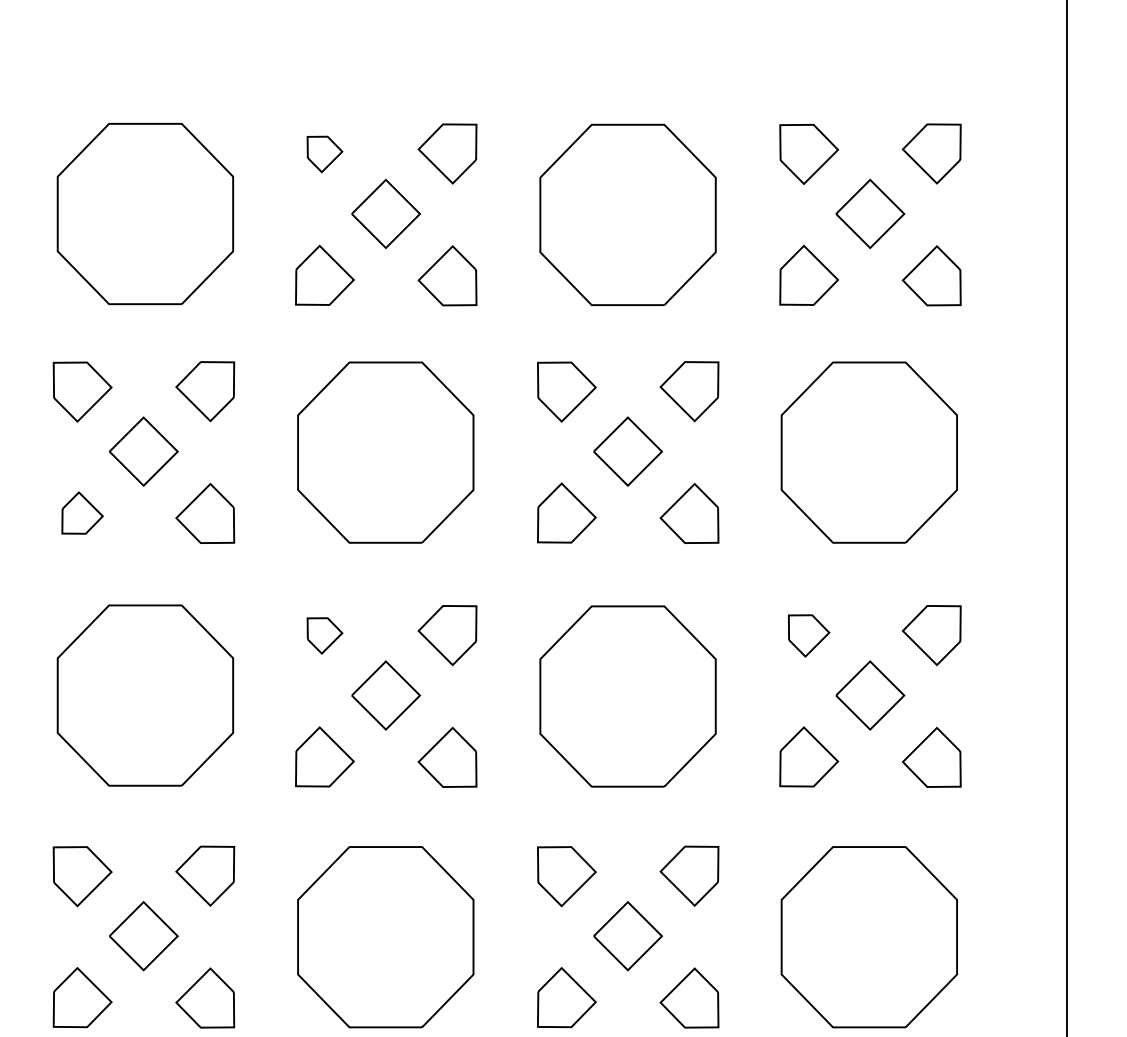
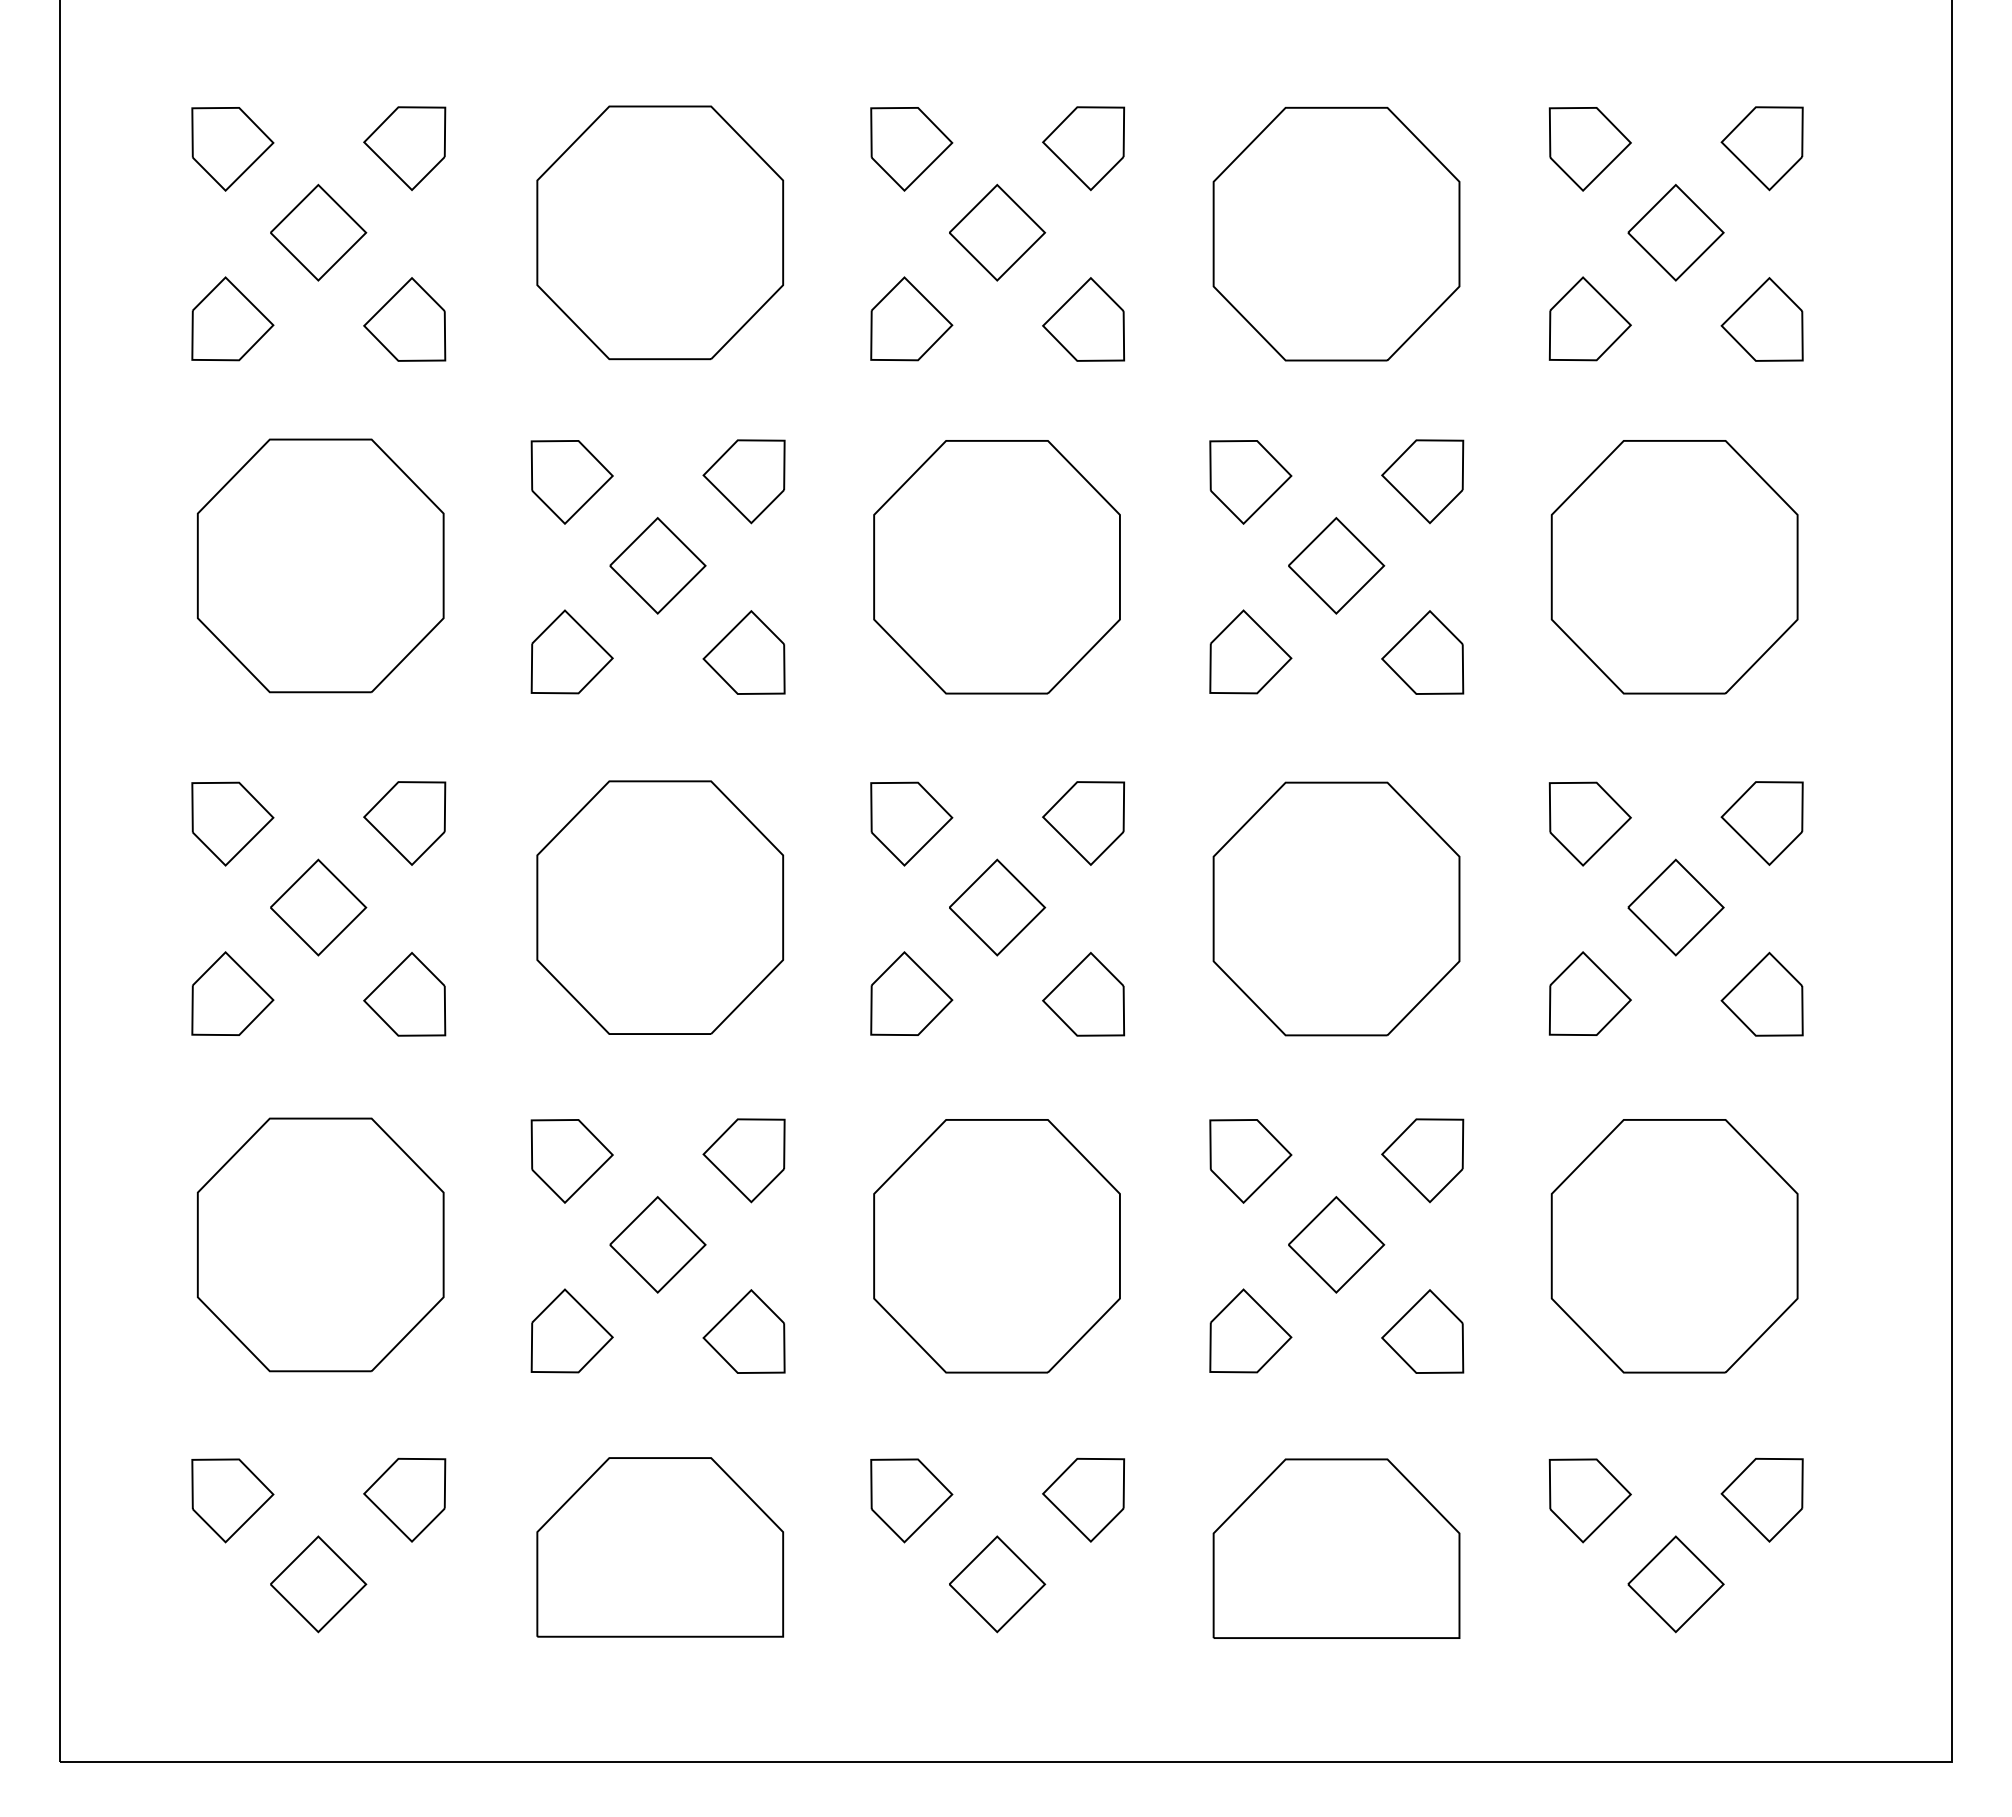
part: (324, 154) -> (911, 149), size x1.67
part: (82, 512) -> (571, 651), size x1.43
part: (324, 635) -> (911, 823), size x1.67
part: (808, 635) -> (1589, 823), size x1.43

